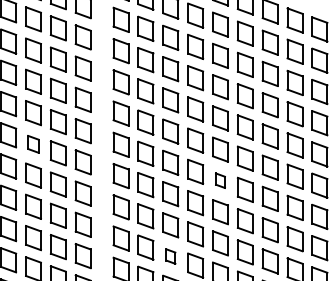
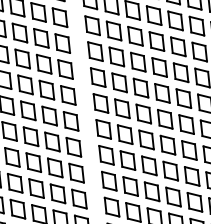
part: (33, 144) -> (28, 110), size x1.43
part: (220, 180) -> (186, 124), size x1.67
part: (170, 256) -> (151, 191), size x1.67

